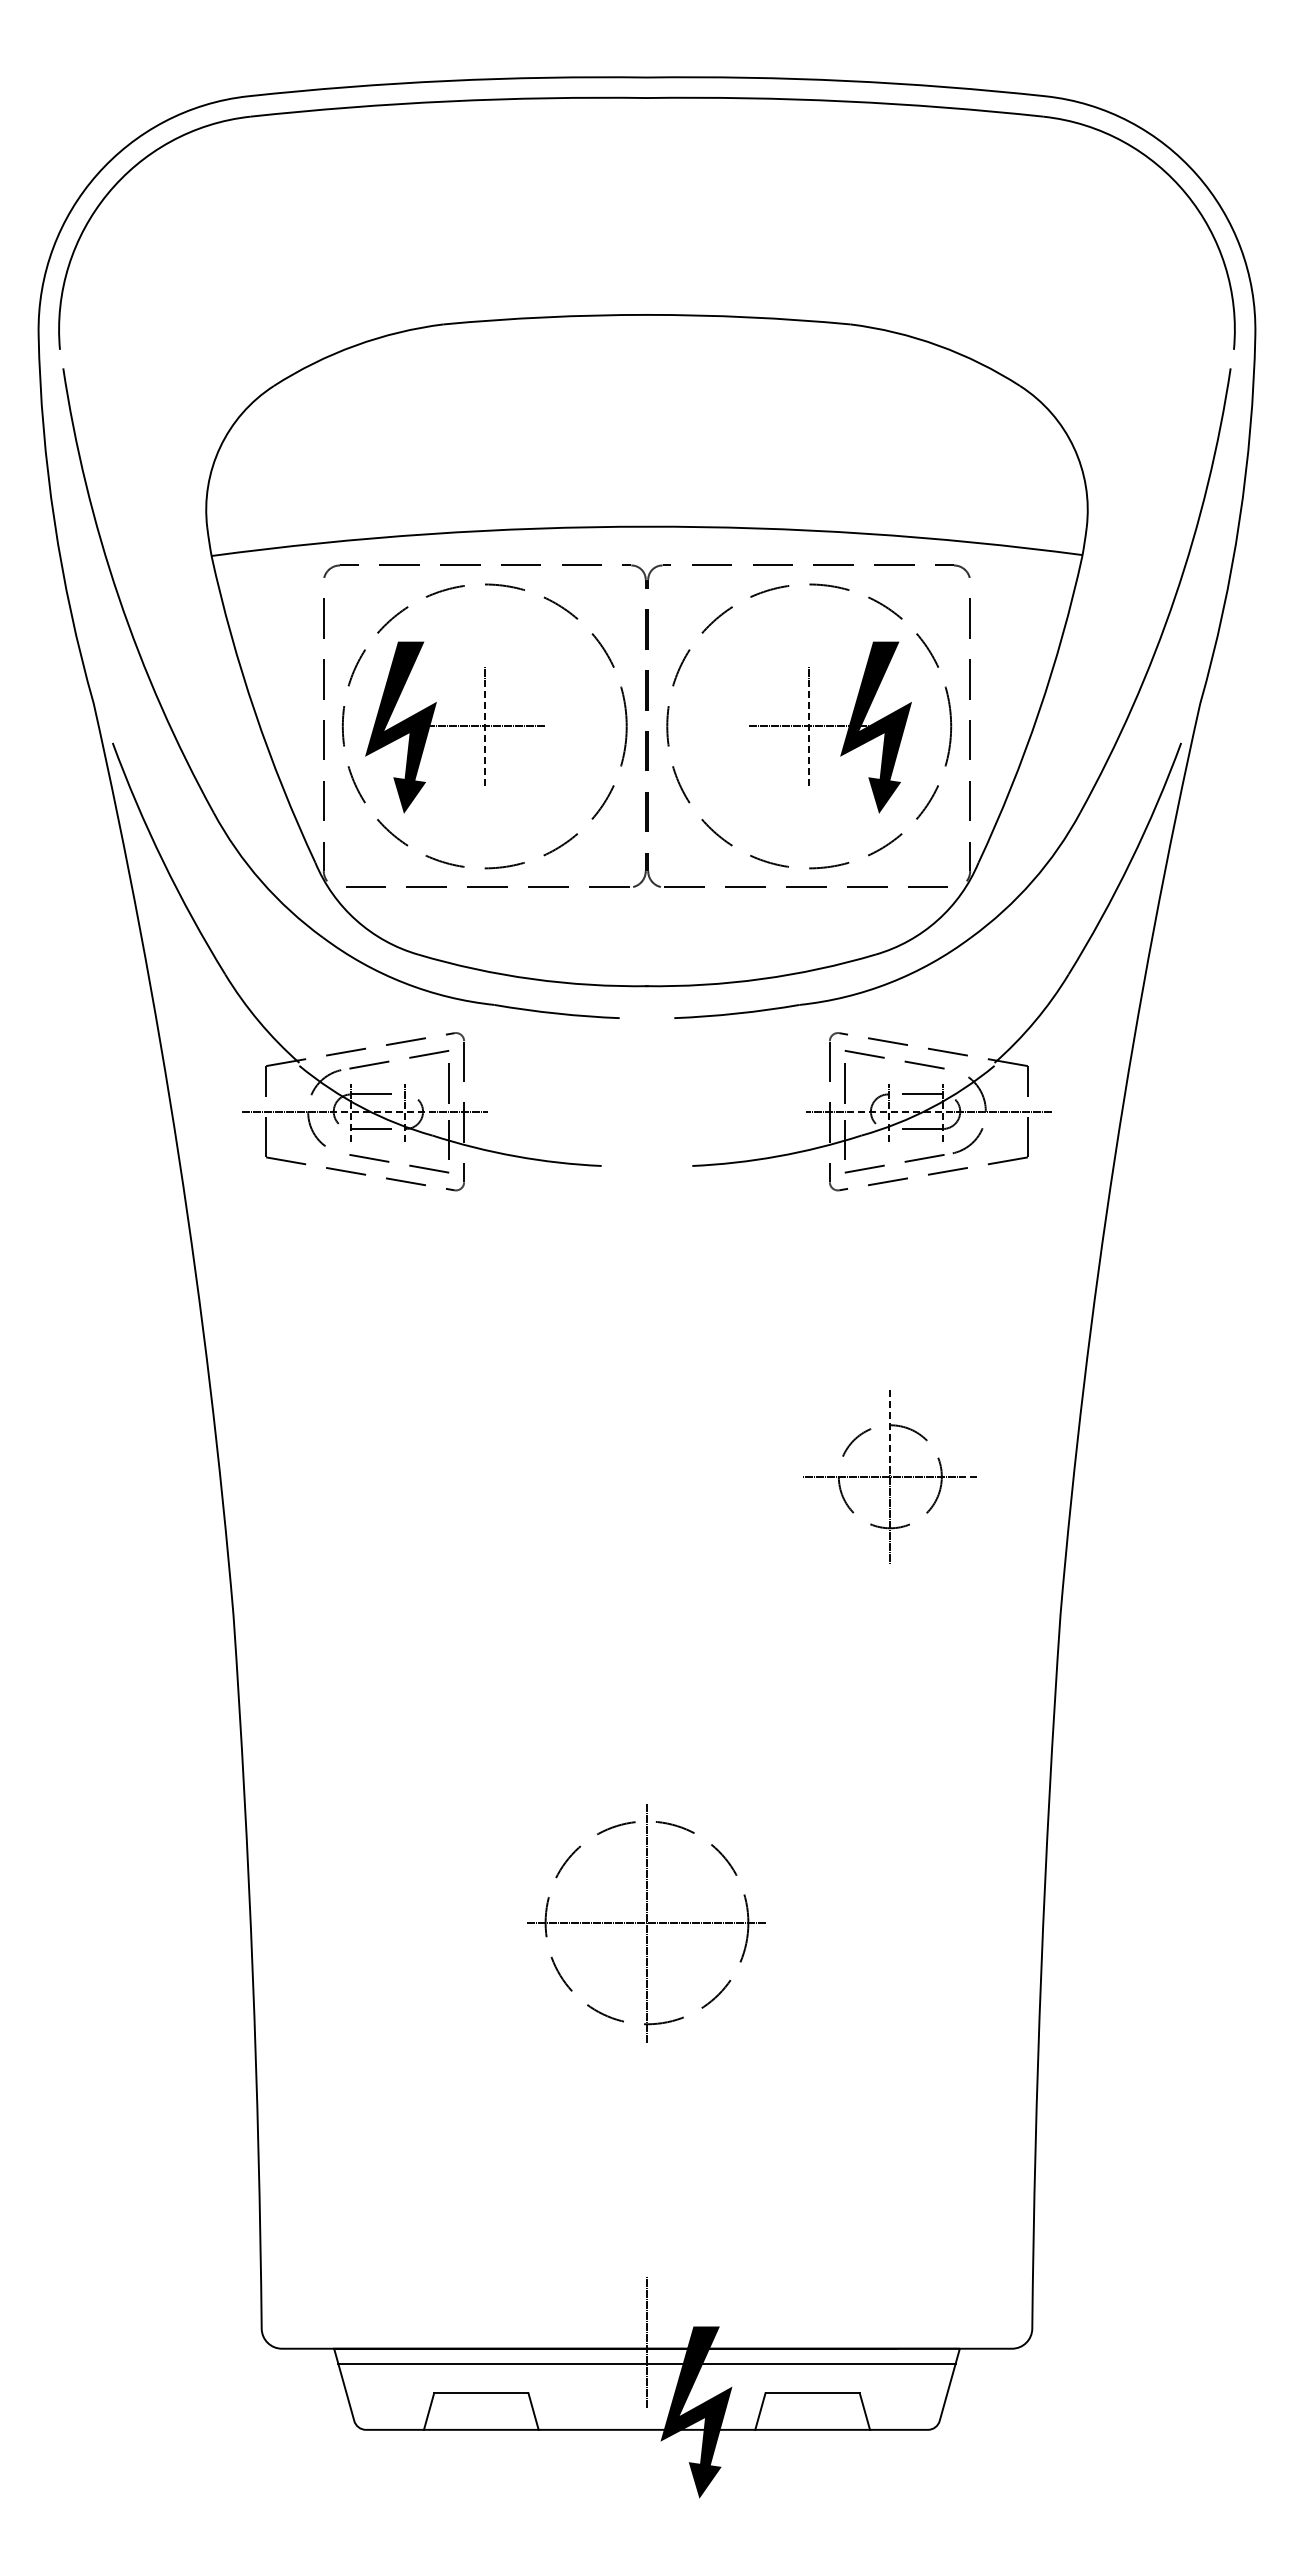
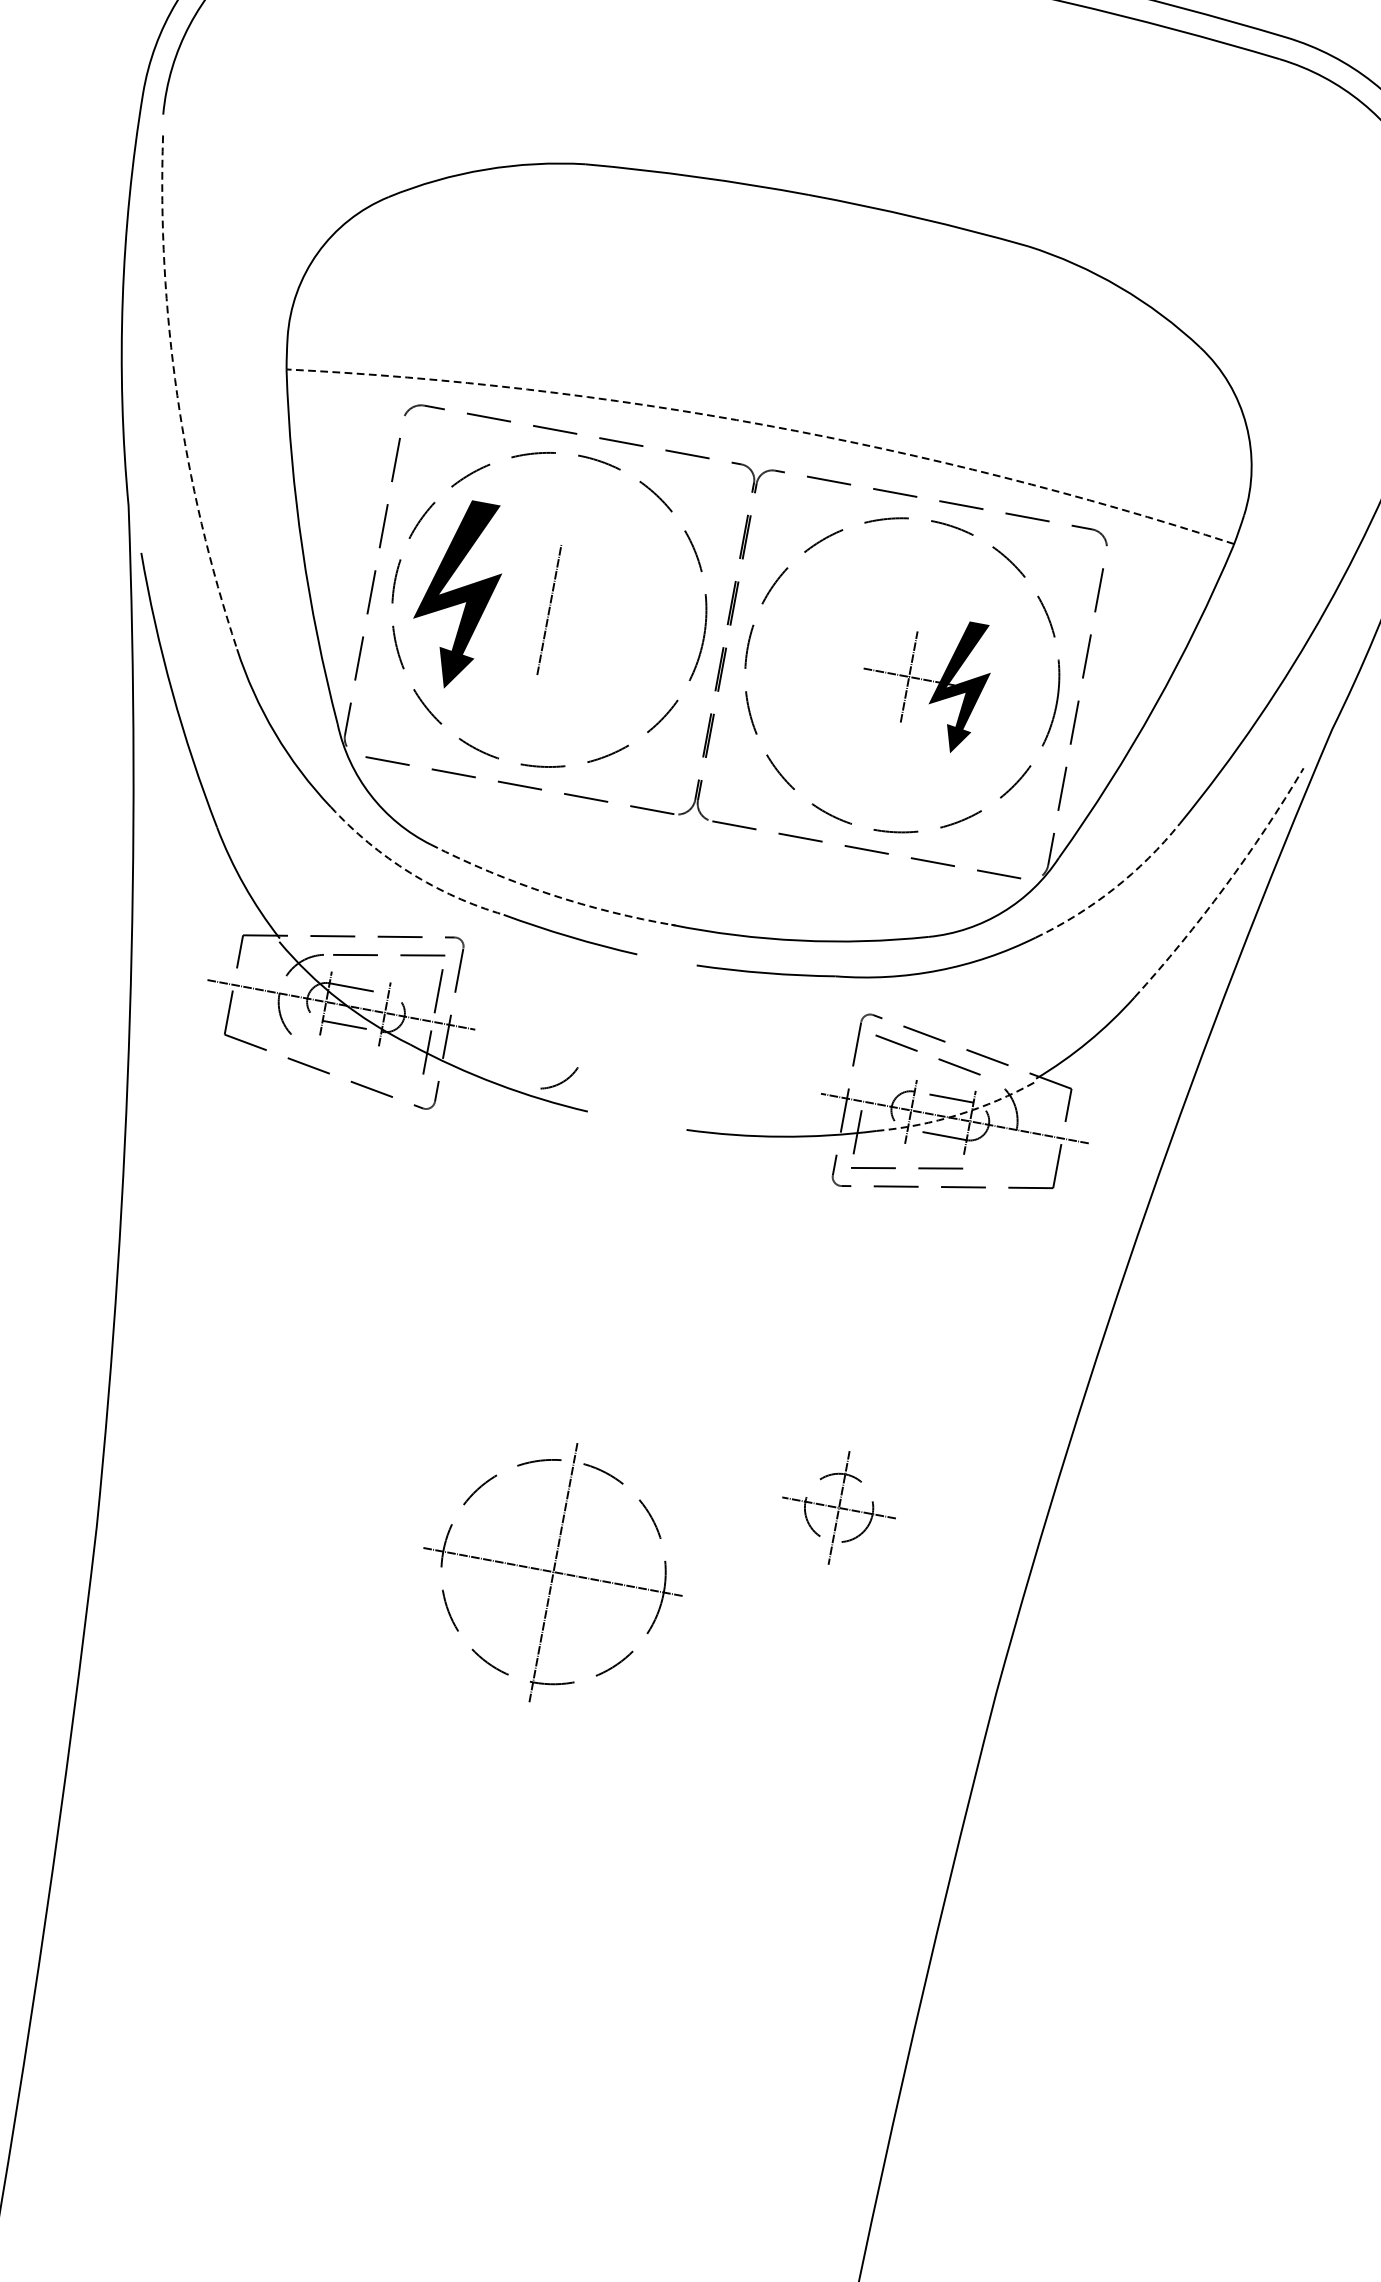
arc: (647, 526) -> (766, 425), solid -> dashed
arc: (118, 597) -> (176, 395), solid -> dashed
line: (484, 726) -> (549, 609), removed
part: (830, 727) -> (925, 680), size x0.7
arc: (1130, 861) -> (1224, 887), solid -> dashed
arc: (1032, 881) -> (1113, 889), solid -> dashed
arc: (532, 979) -> (550, 894), solid -> dashed
arc: (404, 982) -> (410, 872), solid -> dashed
line: (844, 1083) -> (868, 1070), removed
arc: (931, 1107) -> (958, 1114), solid -> dashed
arc: (970, 1143) -> (561, 1081), moved
line: (389, 1162) -> (357, 1065), removed
part: (889, 1476) -> (838, 1507), size x0.6
part: (646, 1923) -> (552, 1572), moved

